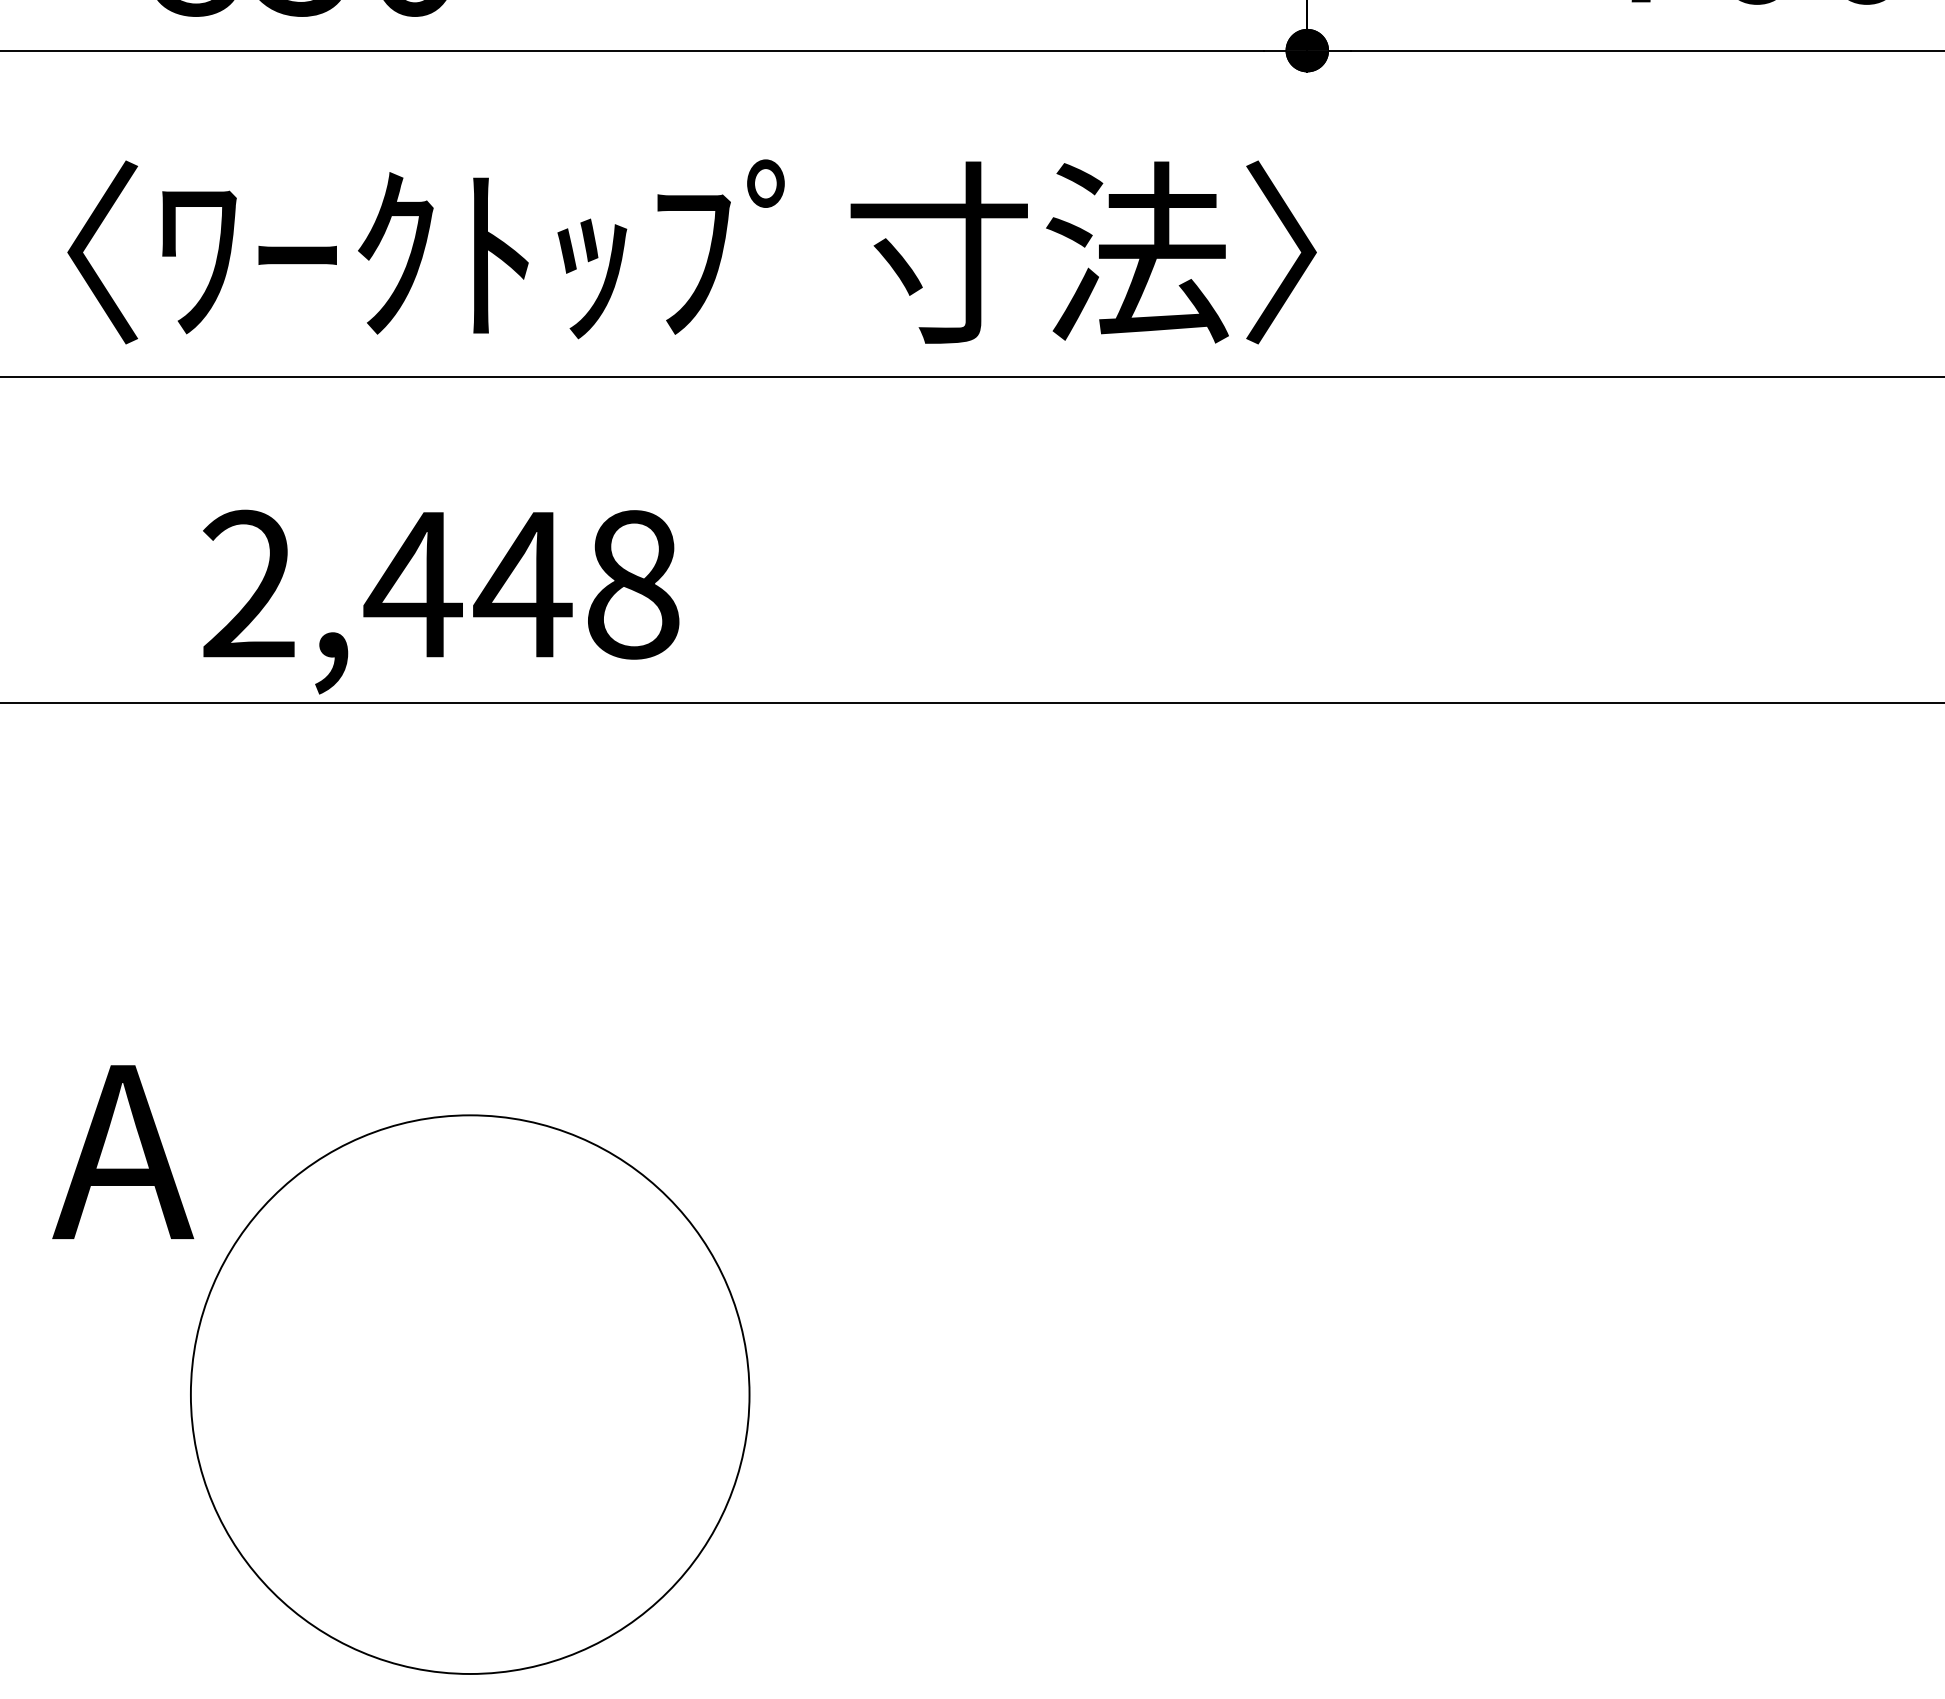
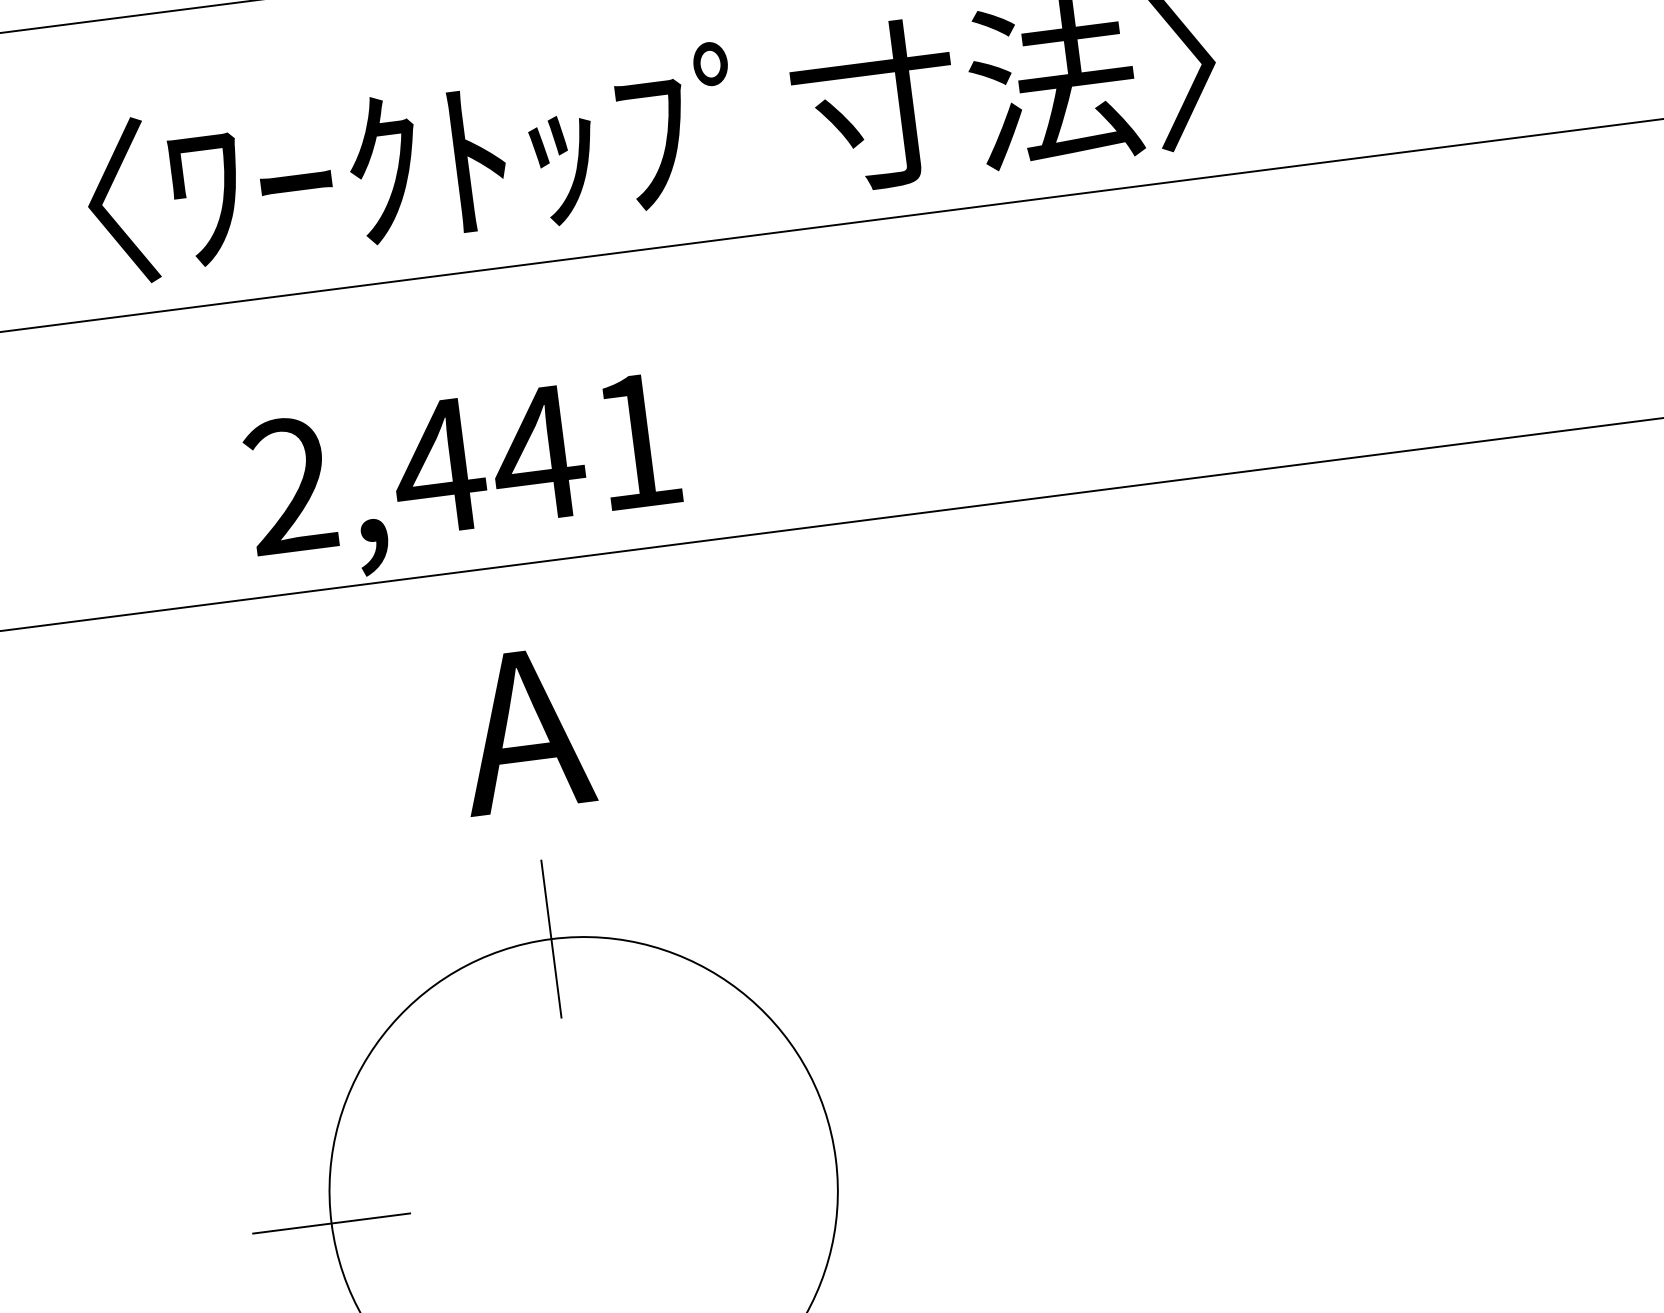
text: (633, 584) -> (637, 441), 2,448 -> 2,441
line: (470, 1115) -> (551, 939), added
text: (123, 1151) -> (524, 729), moved
line: (190, 1394) -> (331, 1223), added

